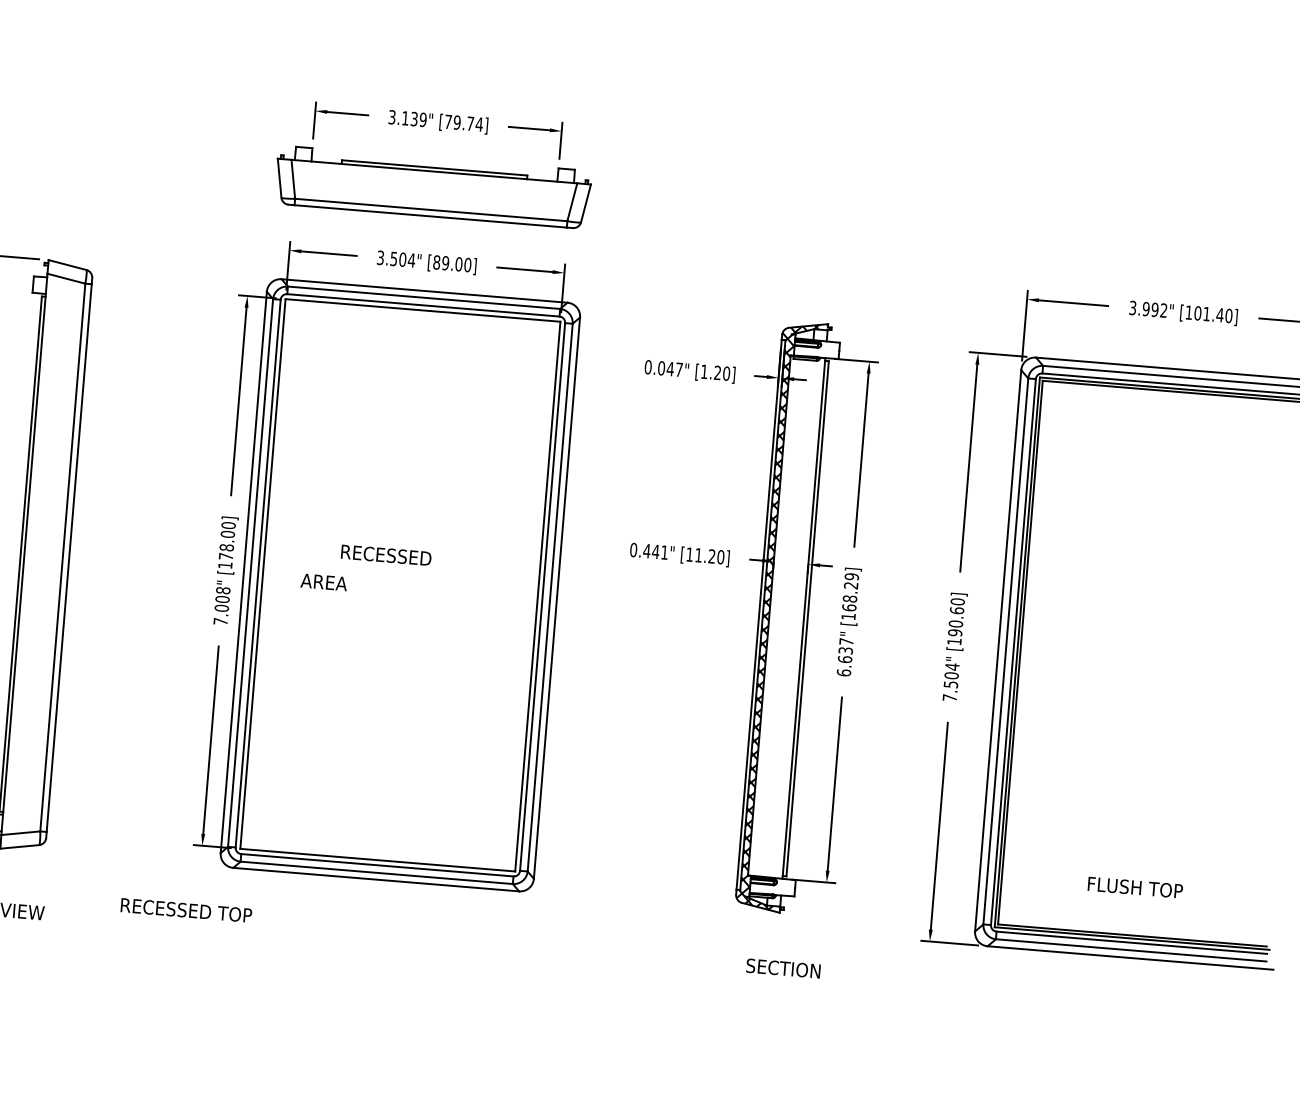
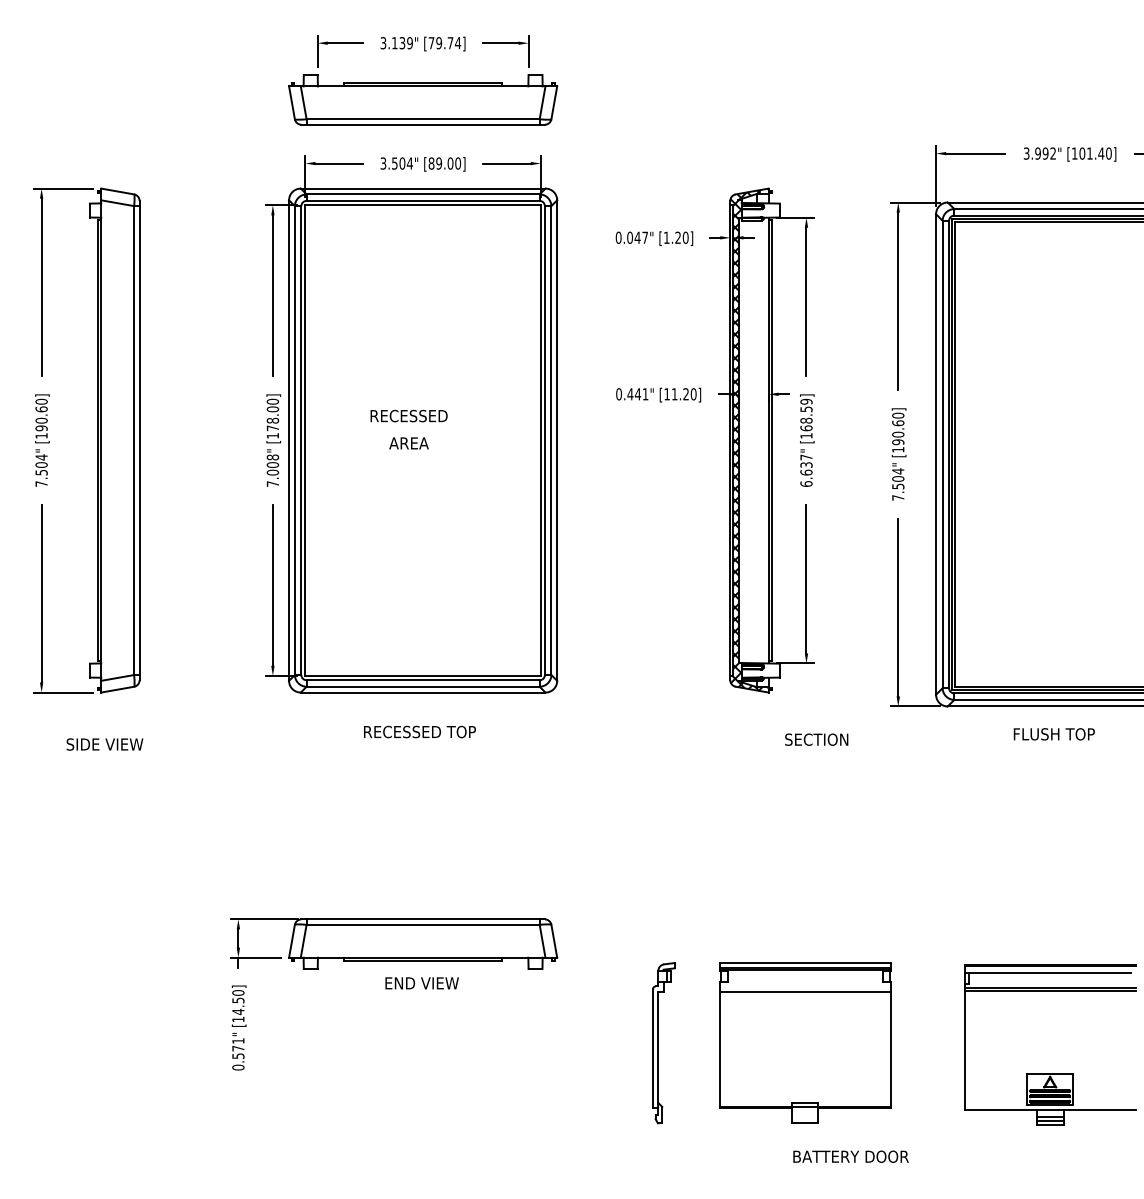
text: (323, 582) -> (408, 443), moved
text: (851, 585) -> (806, 409), [168.29] -> [168.59]
text: (1134, 887) -> (1053, 734), moved
text: (185, 909) -> (419, 731), moved
text: (783, 968) -> (816, 739), moved

